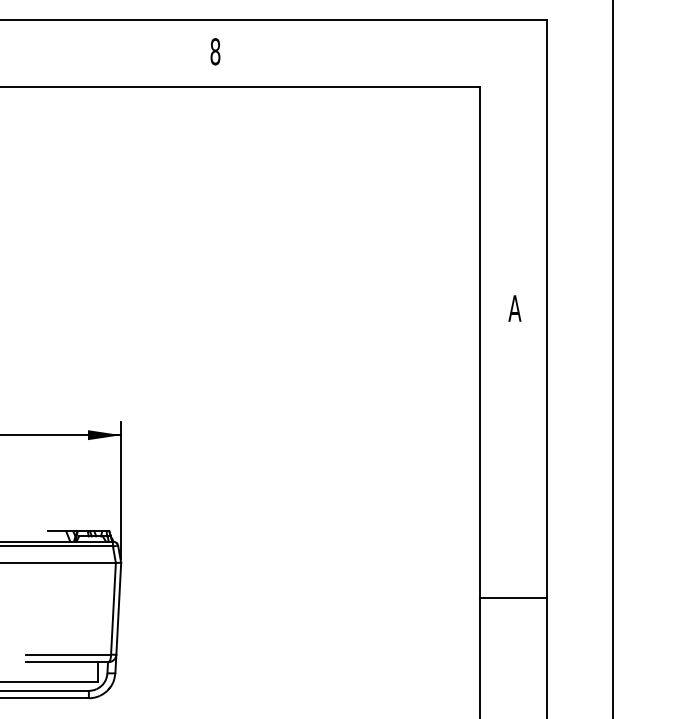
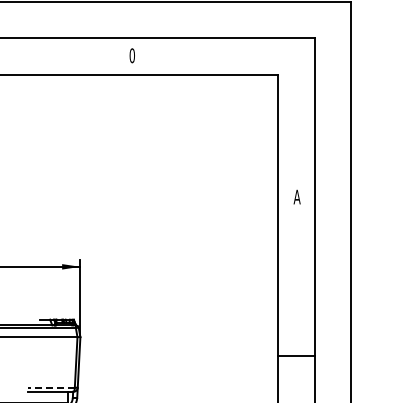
text: (213, 51) -> (131, 55), 8 -> 0
line: (66, 654) -> (50, 387), solid -> dashed

